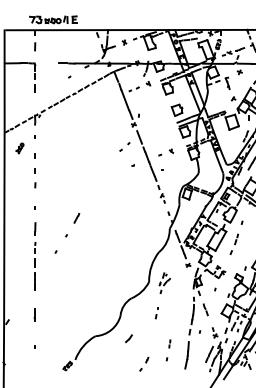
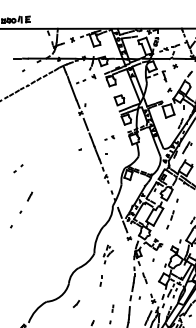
part: (124, 146) -> (18, 168), moved
part: (166, 152) -> (109, 137), size x0.7

